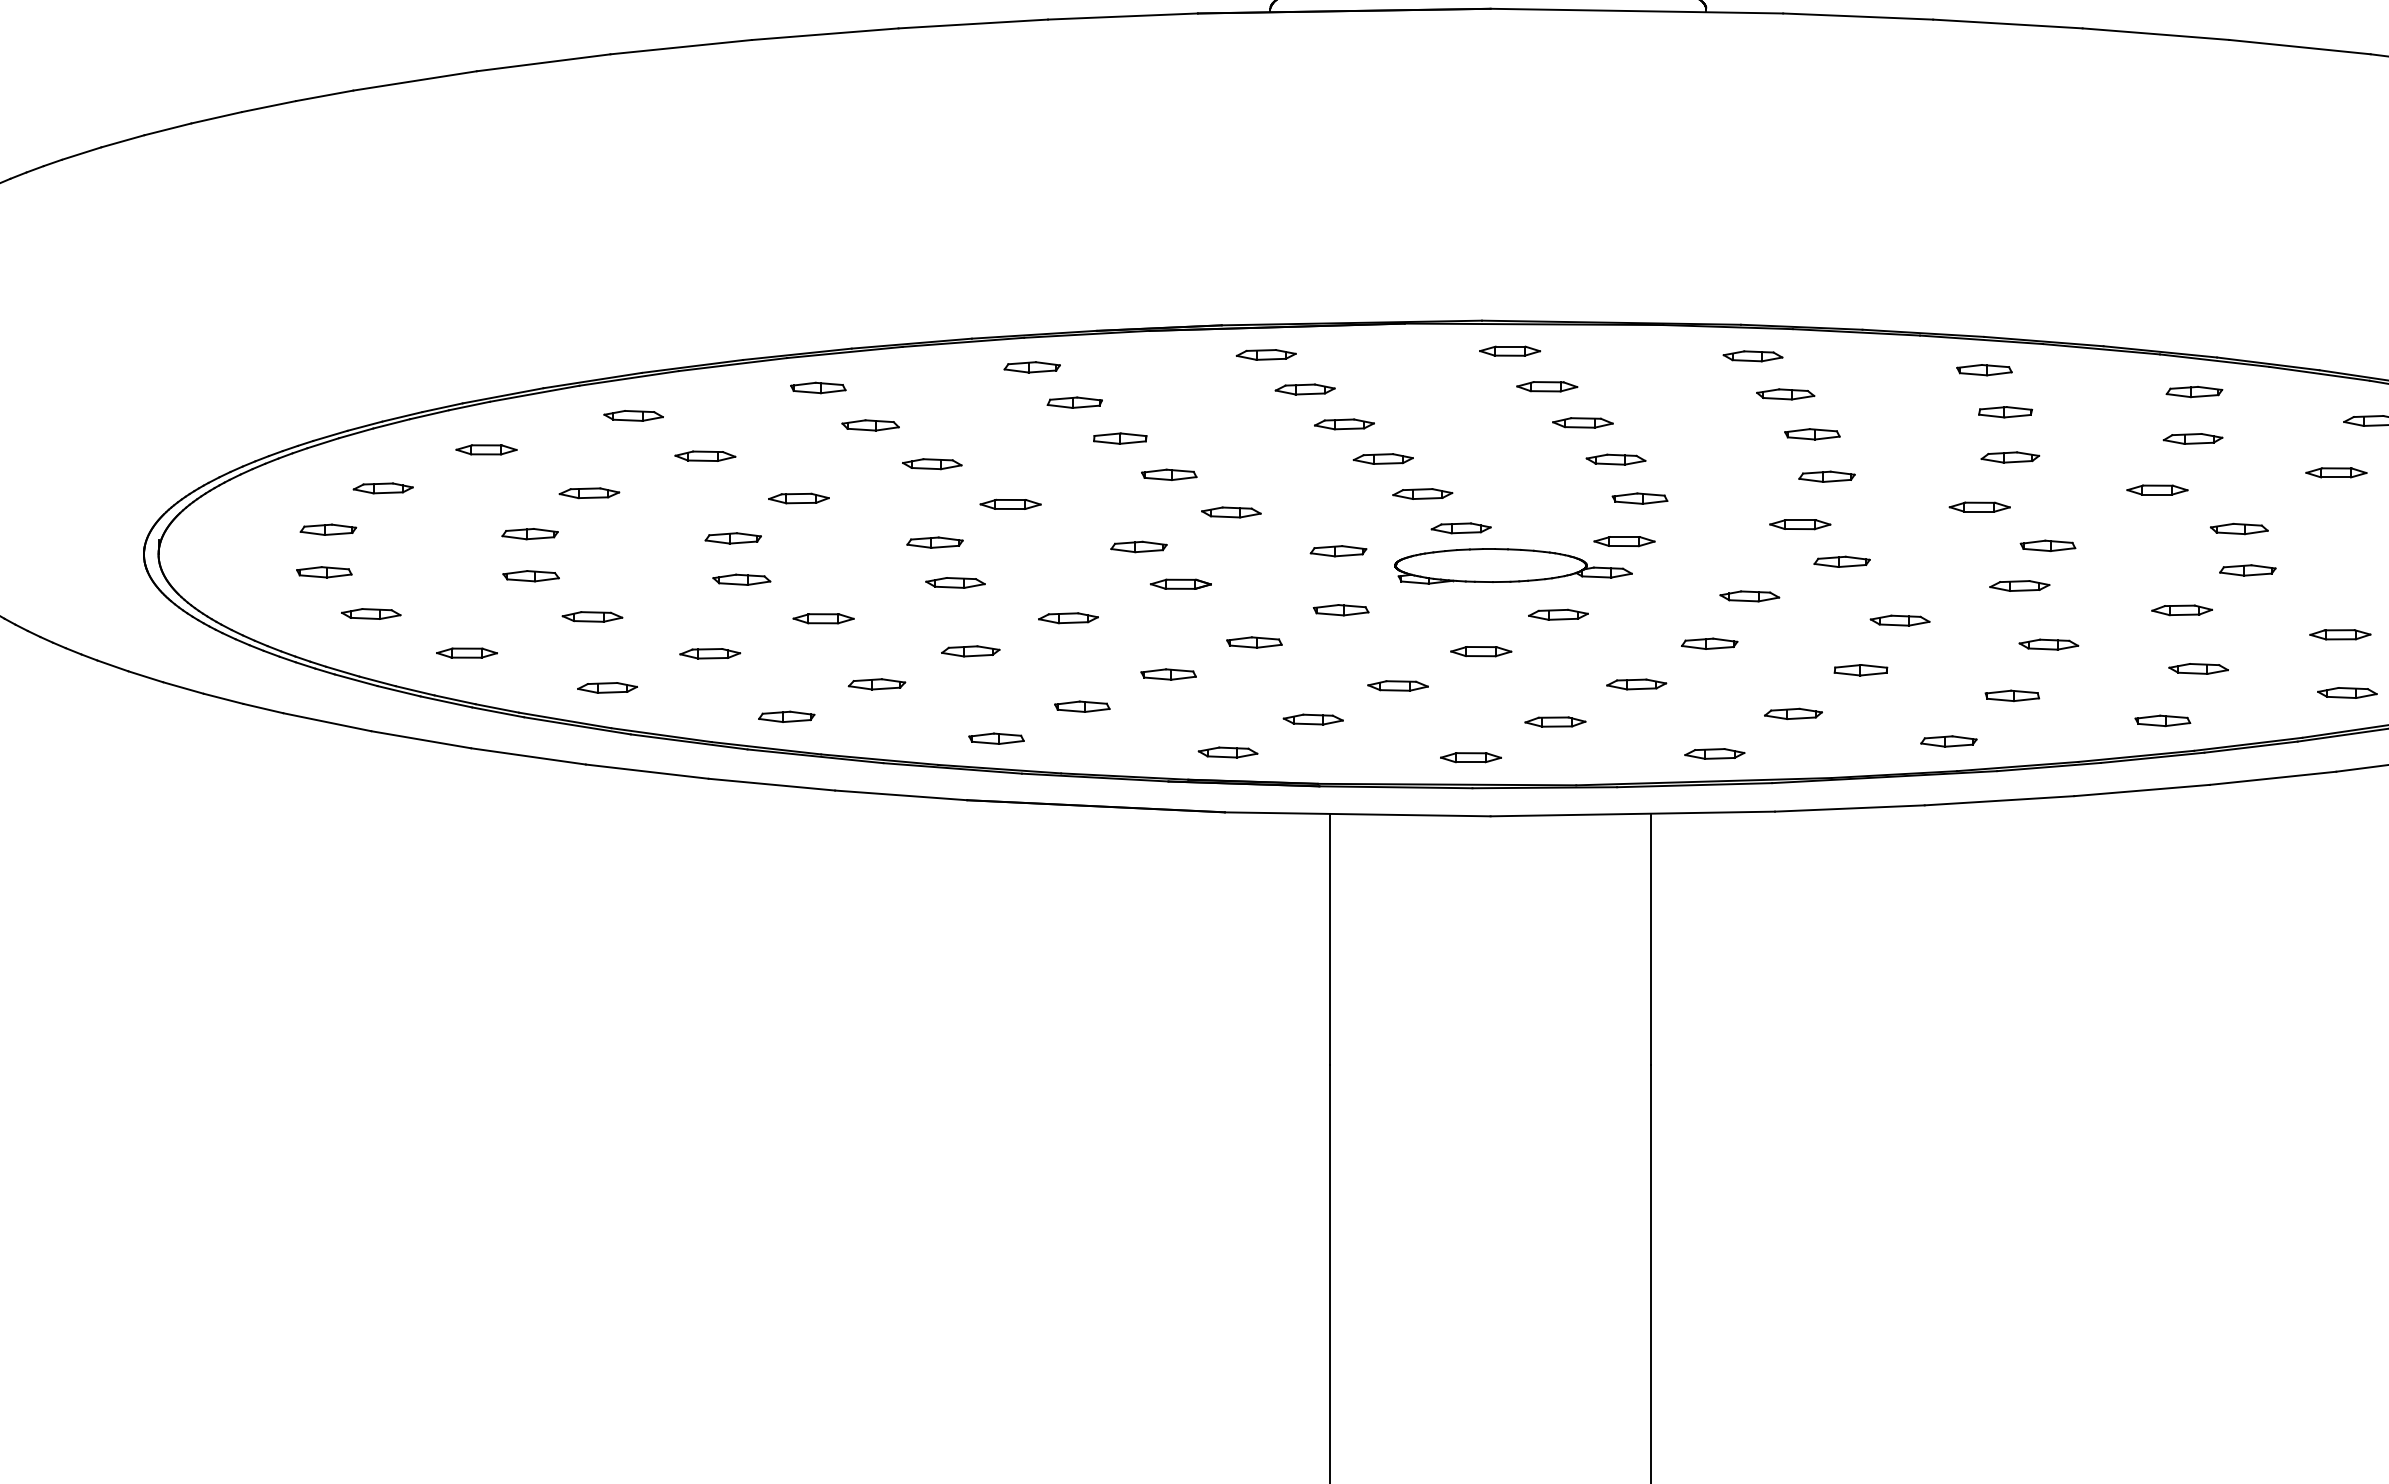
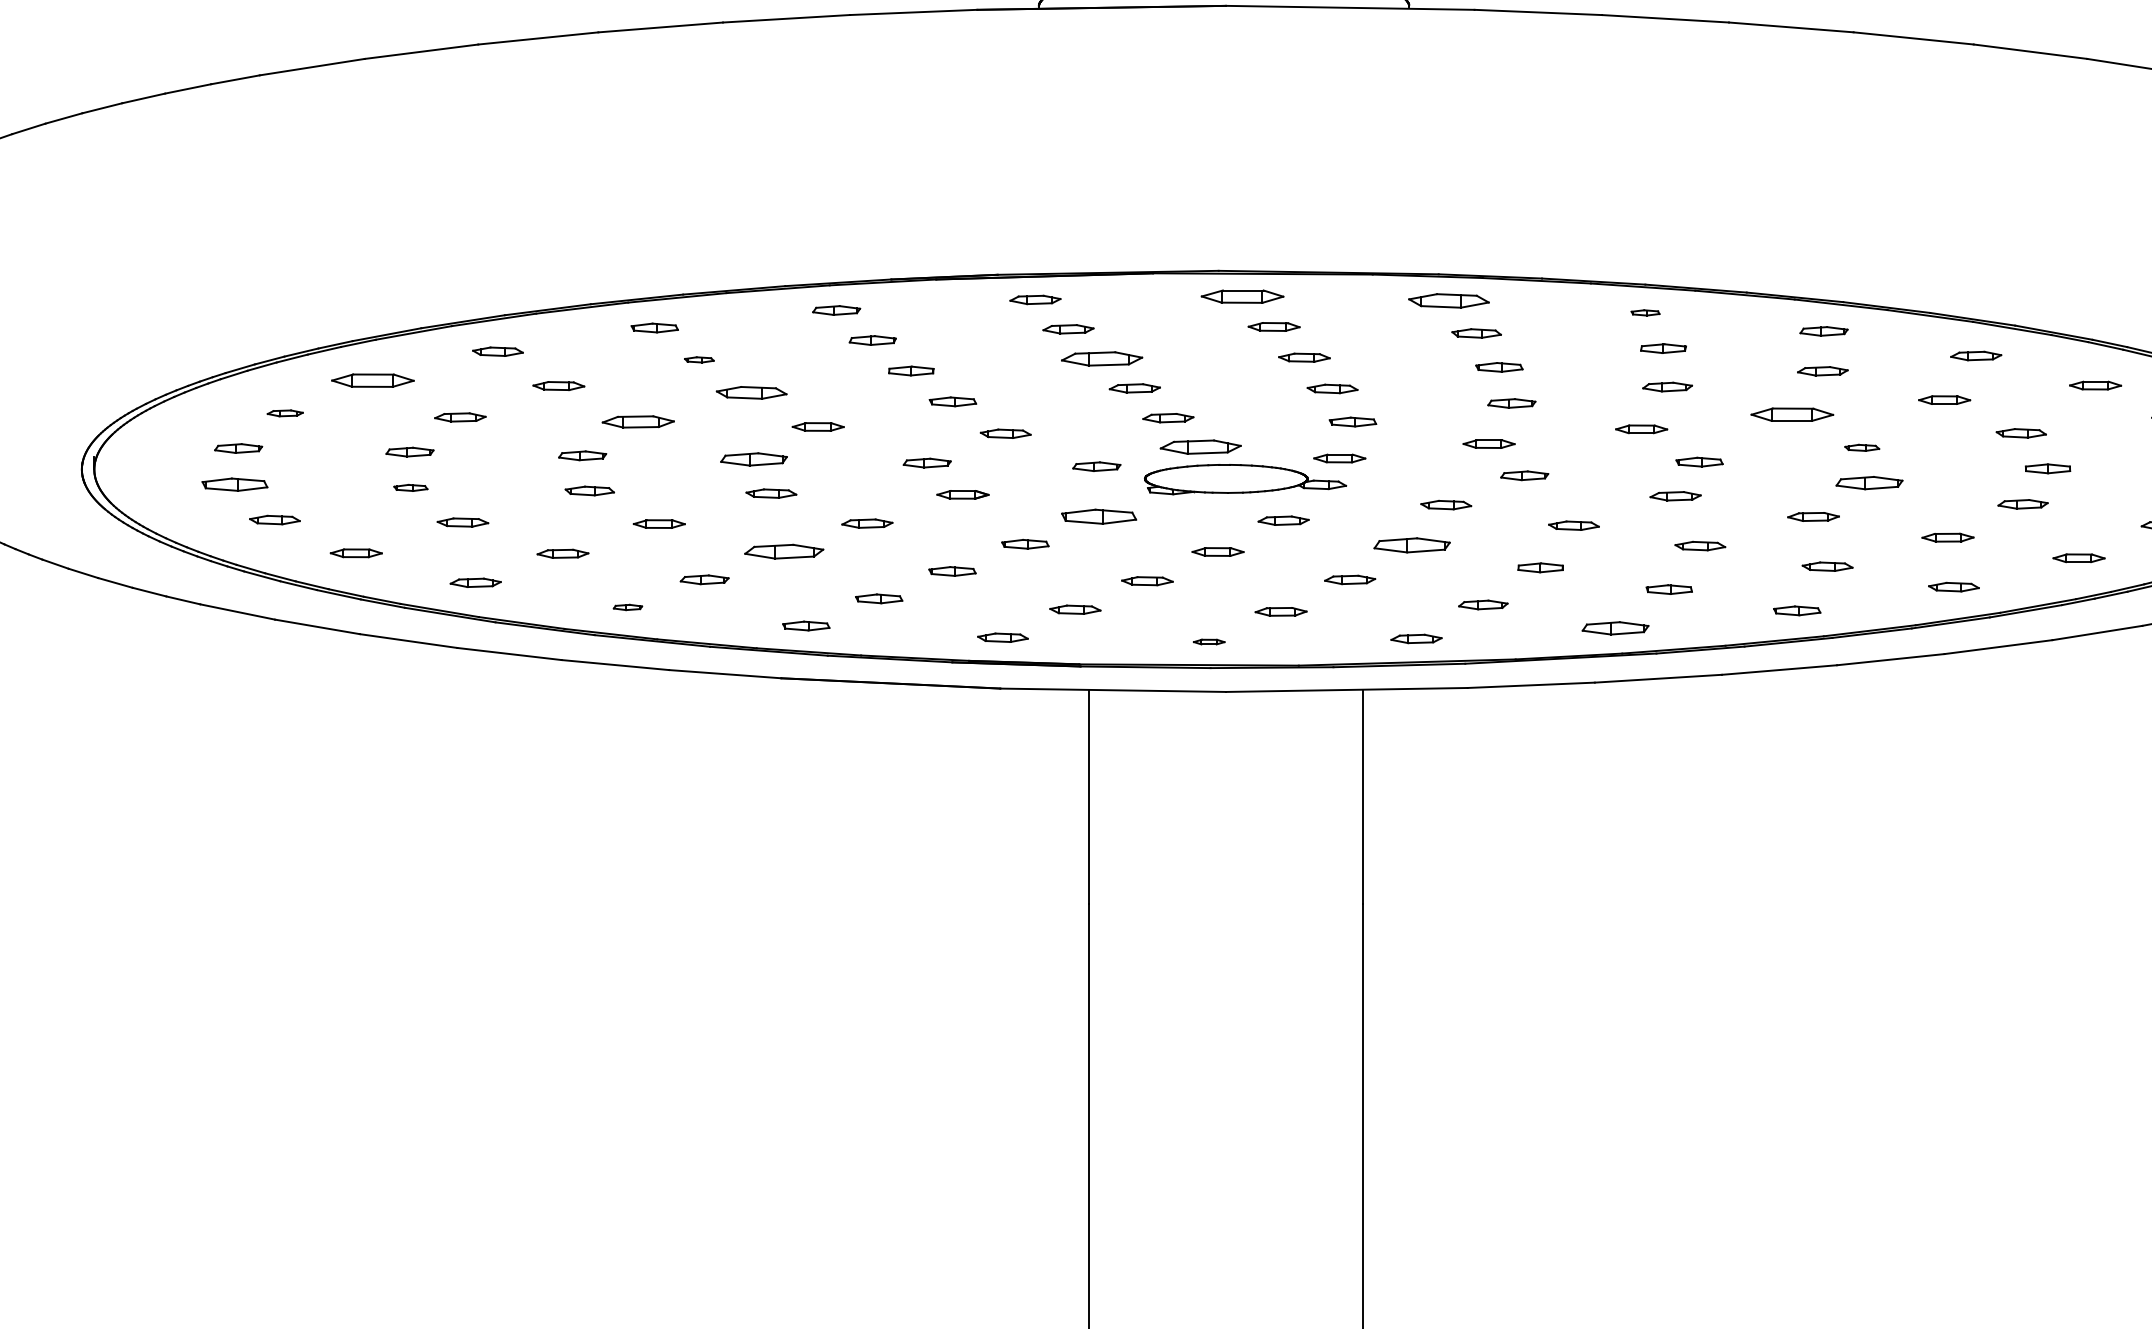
part: (1510, 350) -> (1242, 296), size x1.6
part: (1752, 356) -> (1448, 301), size x1.6
part: (1984, 369) -> (1645, 312), size x0.6
part: (1344, 423) -> (1101, 358), size x1.6
part: (870, 425) -> (699, 359), size x0.6
part: (486, 449) -> (372, 380), size x1.6
part: (932, 463) -> (751, 392), size x1.4
part: (383, 488) -> (285, 413), size x0.7
part: (2157, 489) -> (1792, 414), size x1.6
part: (799, 497) -> (638, 421), size x1.4
part: (1461, 528) -> (1201, 447), size x1.6
part: (2239, 528) -> (1862, 447), size x0.7
part: (934, 542) -> (753, 459), size x1.4
part: (2246, 569) -> (1868, 482), size x1.4
part: (324, 572) -> (235, 484), size x1.4
part: (530, 575) -> (410, 487), size x0.7
part: (1340, 609) -> (1098, 516), size x1.6
part: (1708, 643) -> (1411, 545), size x1.6
part: (970, 651) -> (784, 551), size x1.6
part: (786, 716) -> (627, 607), size x0.6
part: (1947, 741) -> (1614, 628), size x1.4
part: (1469, 756) -> (1208, 641), size x0.6

